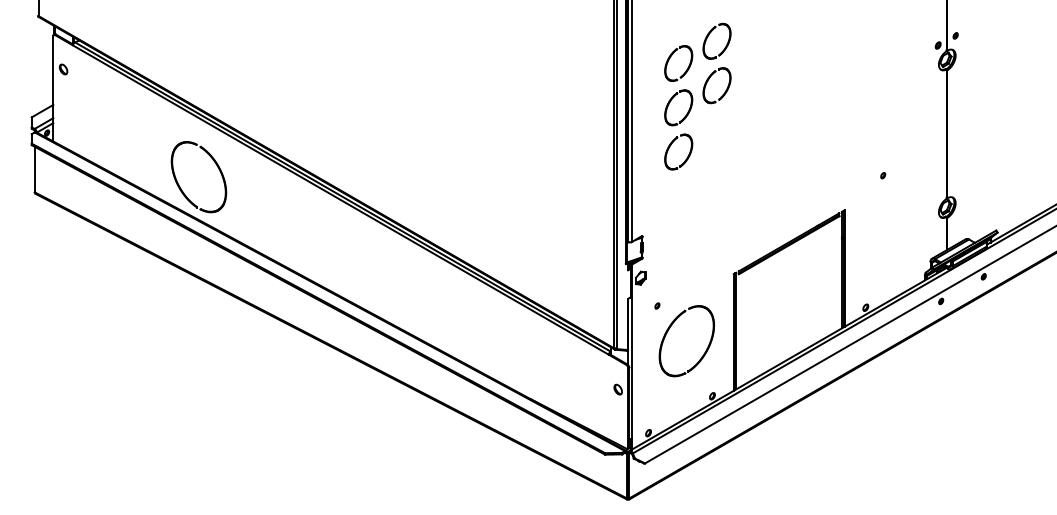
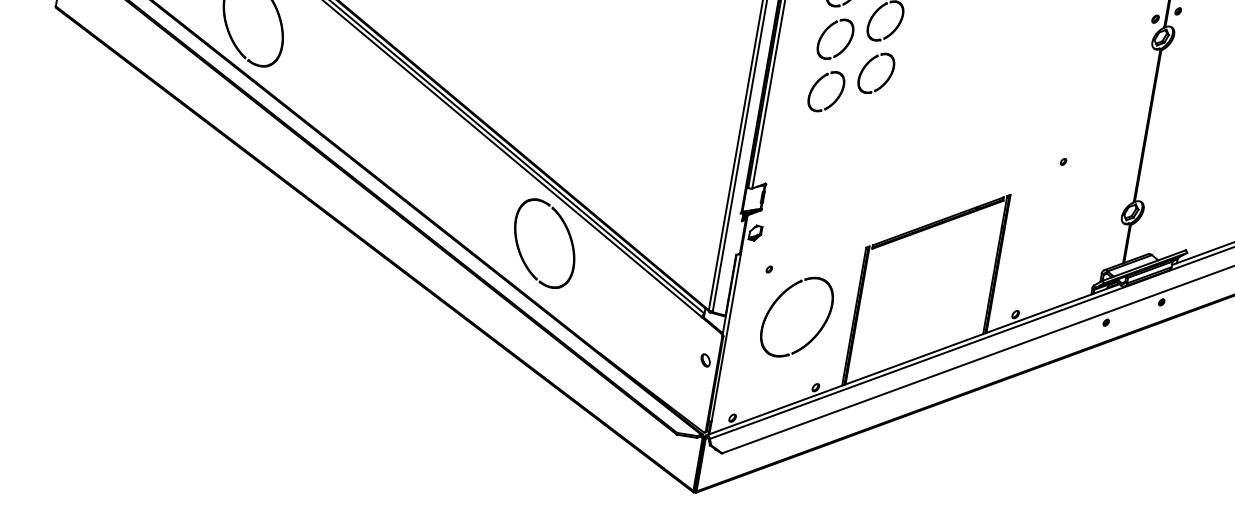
part: (708, 125) -> (867, 66), added
part: (487, 306) -> (568, 234), added

